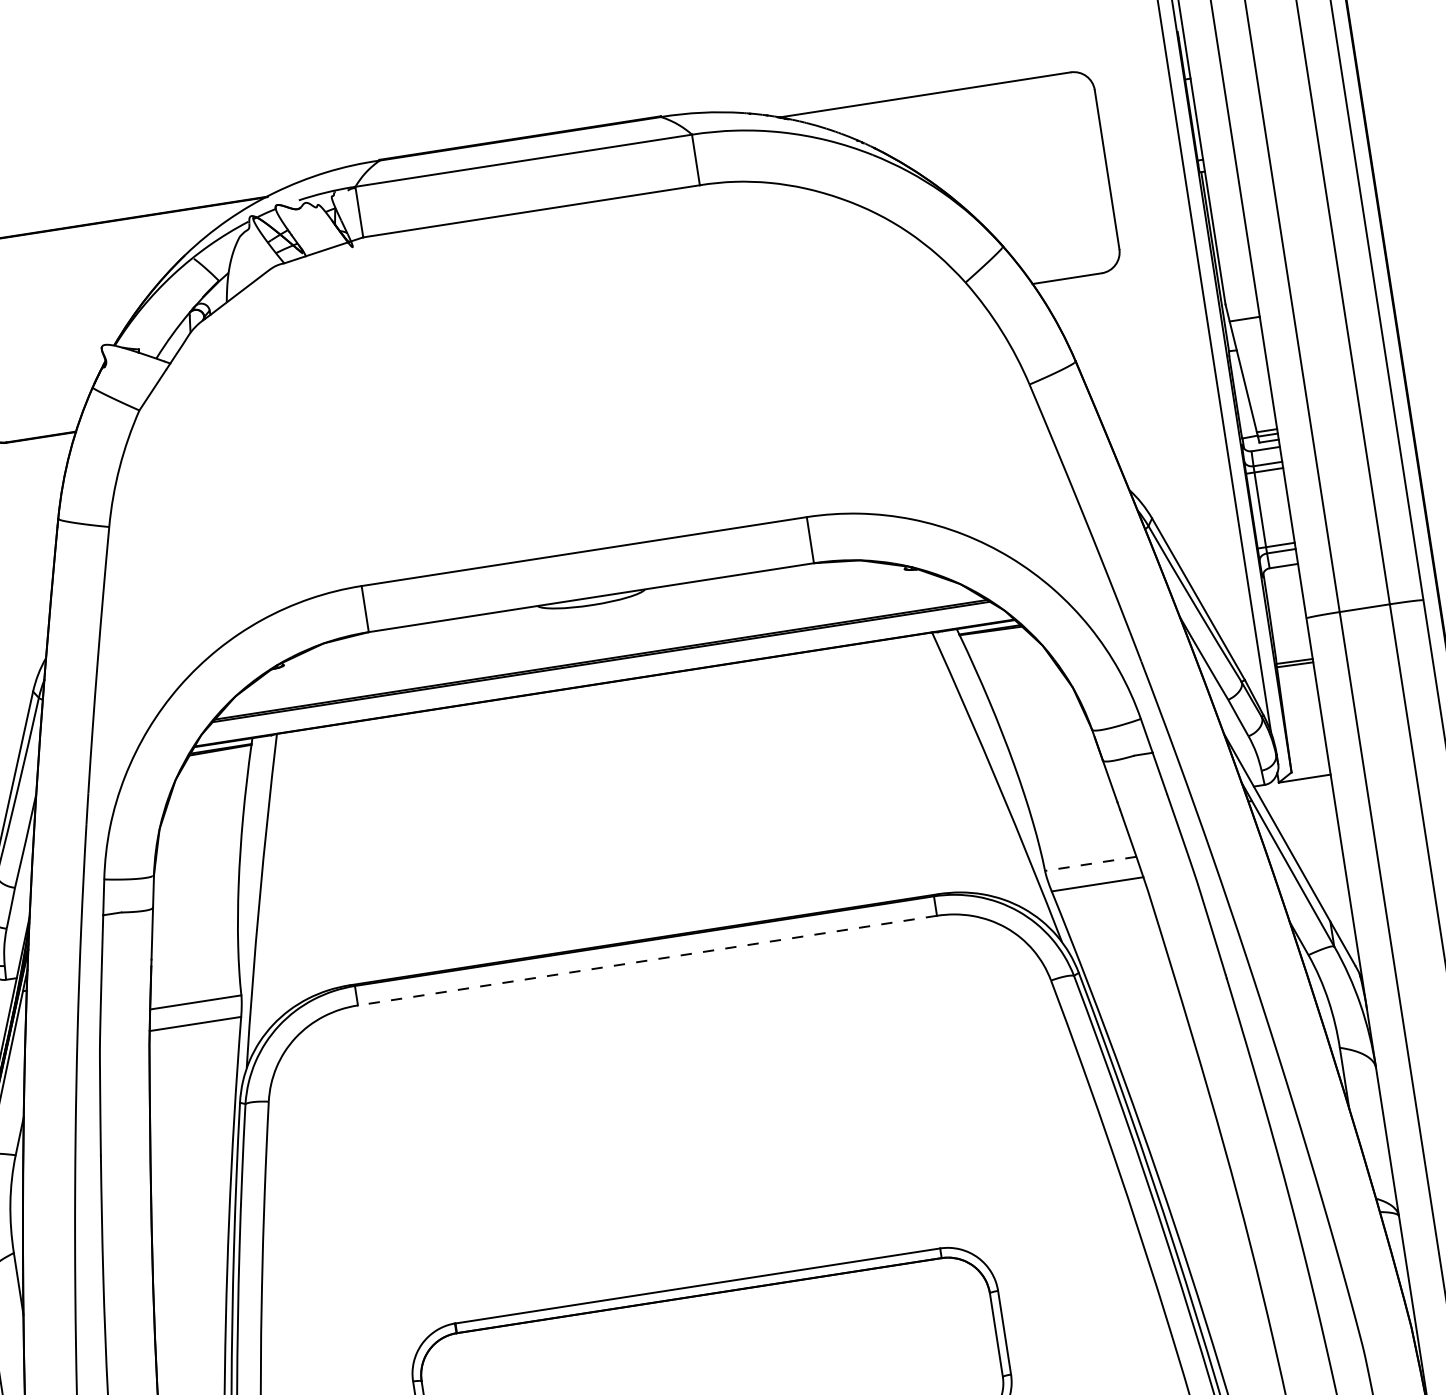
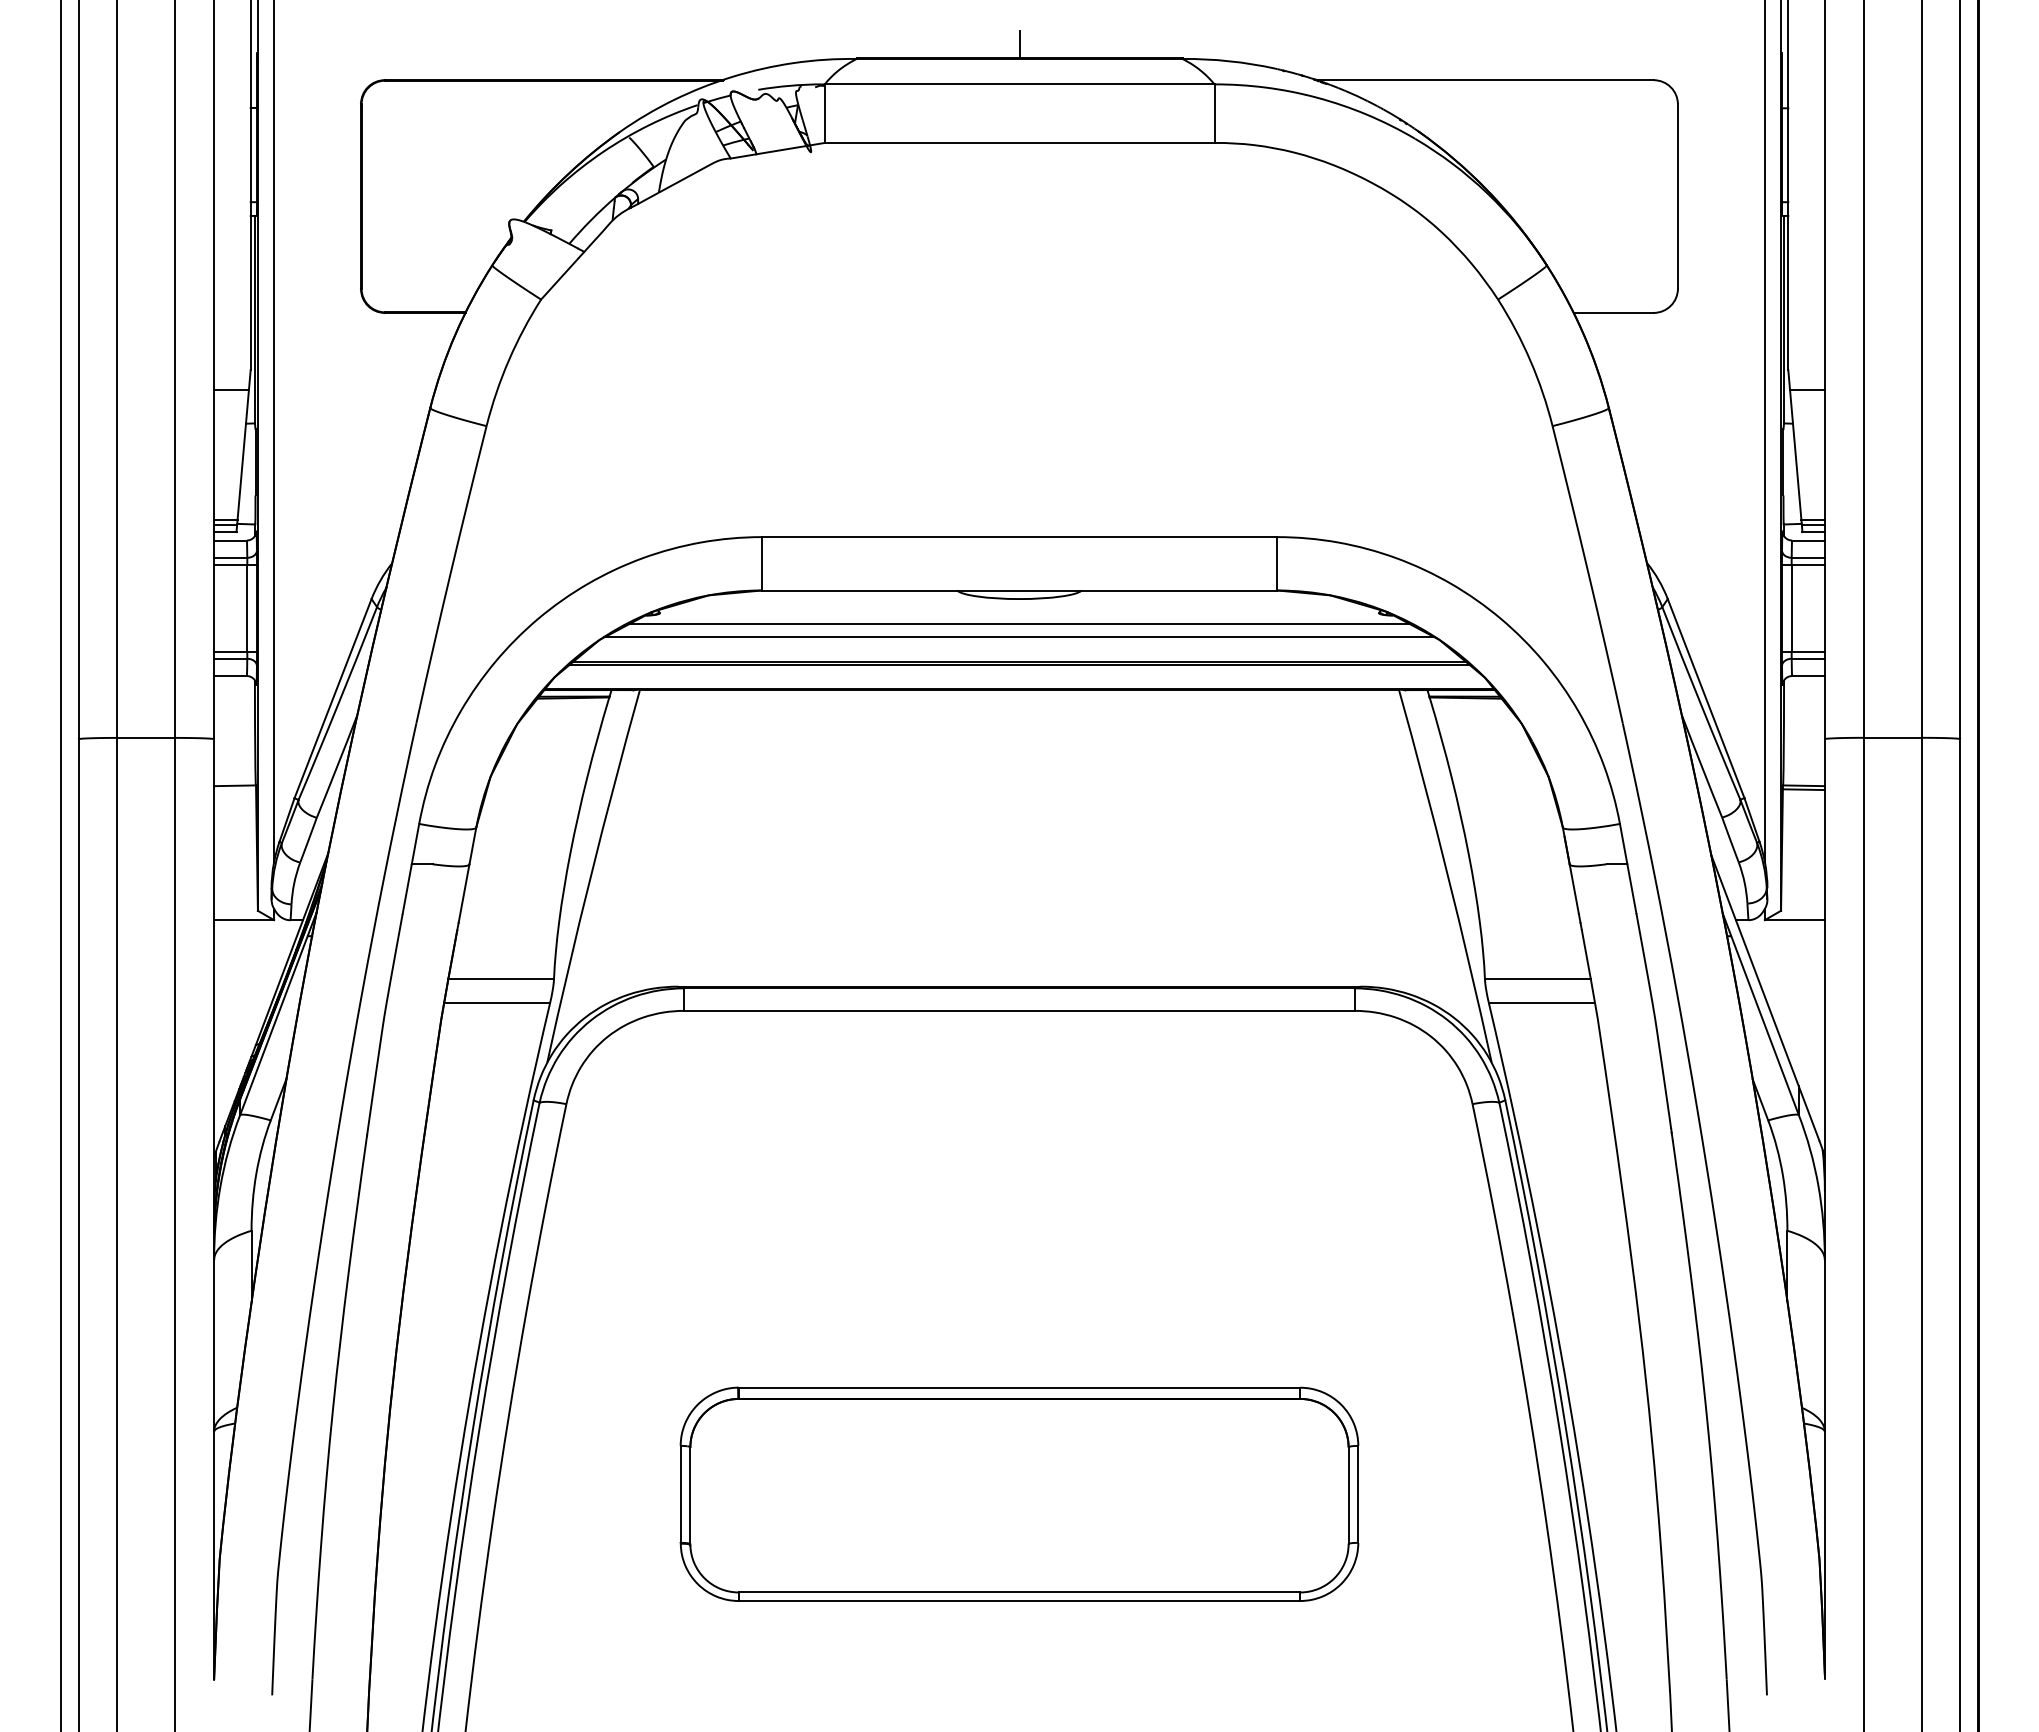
line: (518, 126) -> (1019, 44), added
line: (595, 626) -> (1019, 623), added
line: (597, 638) -> (1019, 637), added
line: (1090, 864) -> (1537, 979), dashed -> solid
line: (646, 960) -> (1018, 1010), dashed -> solid

